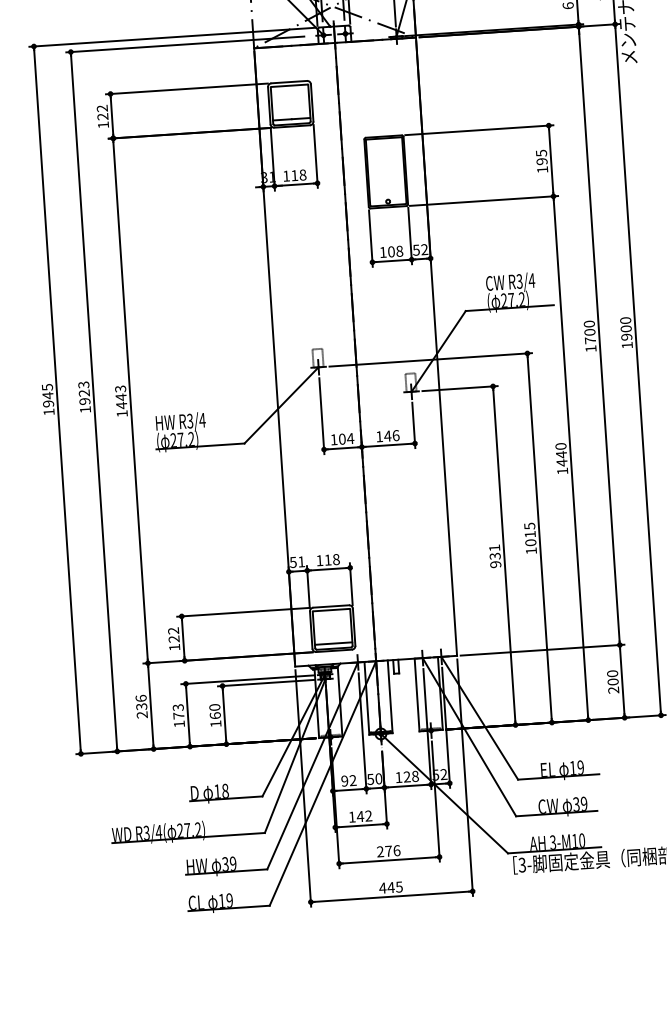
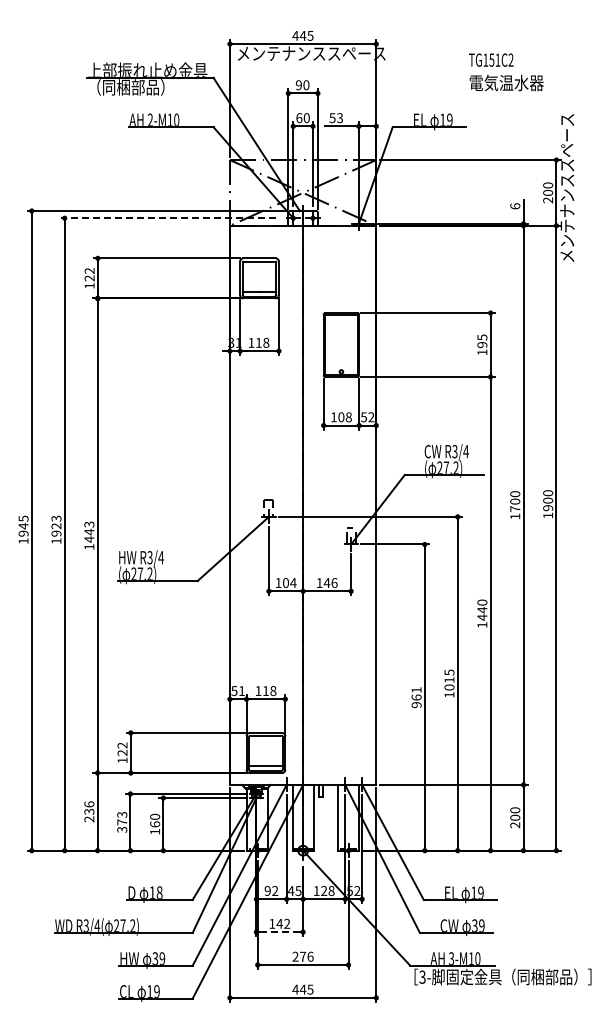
line: (185, 44) -> (168, 218), solid -> dashed
text: (495, 556) -> (416, 697), 931 -> 961
text: (179, 723) -> (122, 829), 173 -> 373
text: (374, 778) -> (294, 890), 50 -> 45
line: (360, 826) -> (279, 932), solid -> dashed

